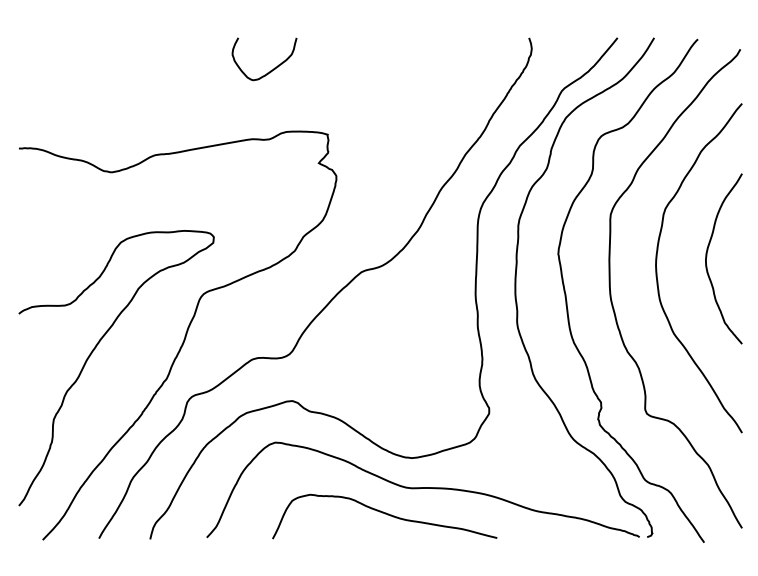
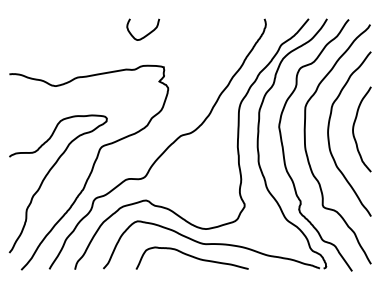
curve: (273, 67) -> (147, 33), moved

